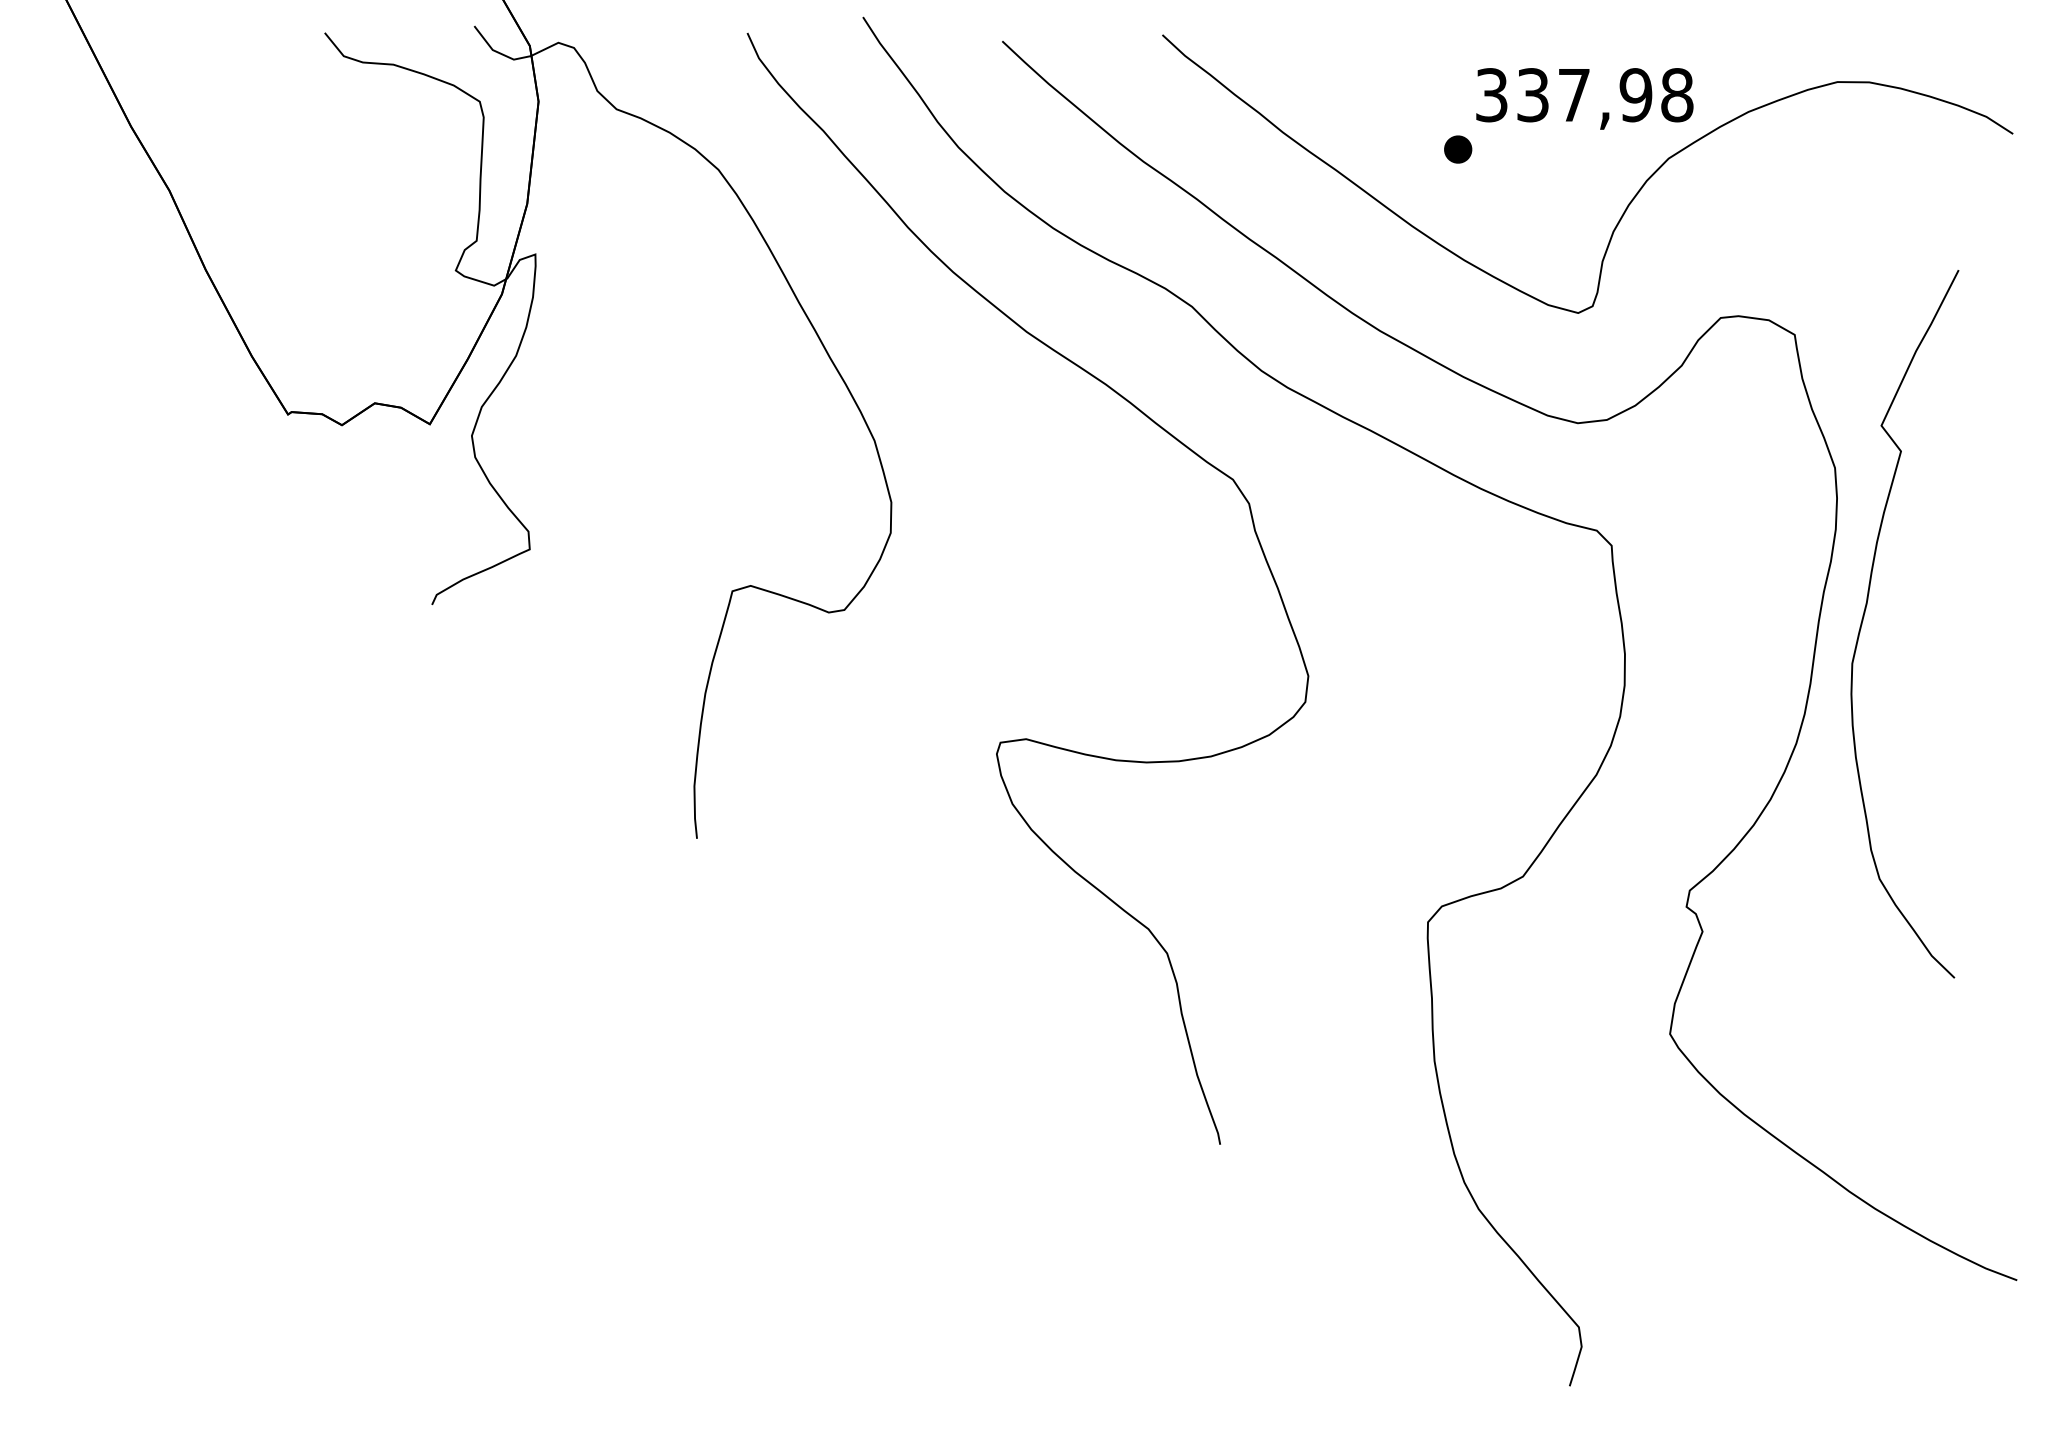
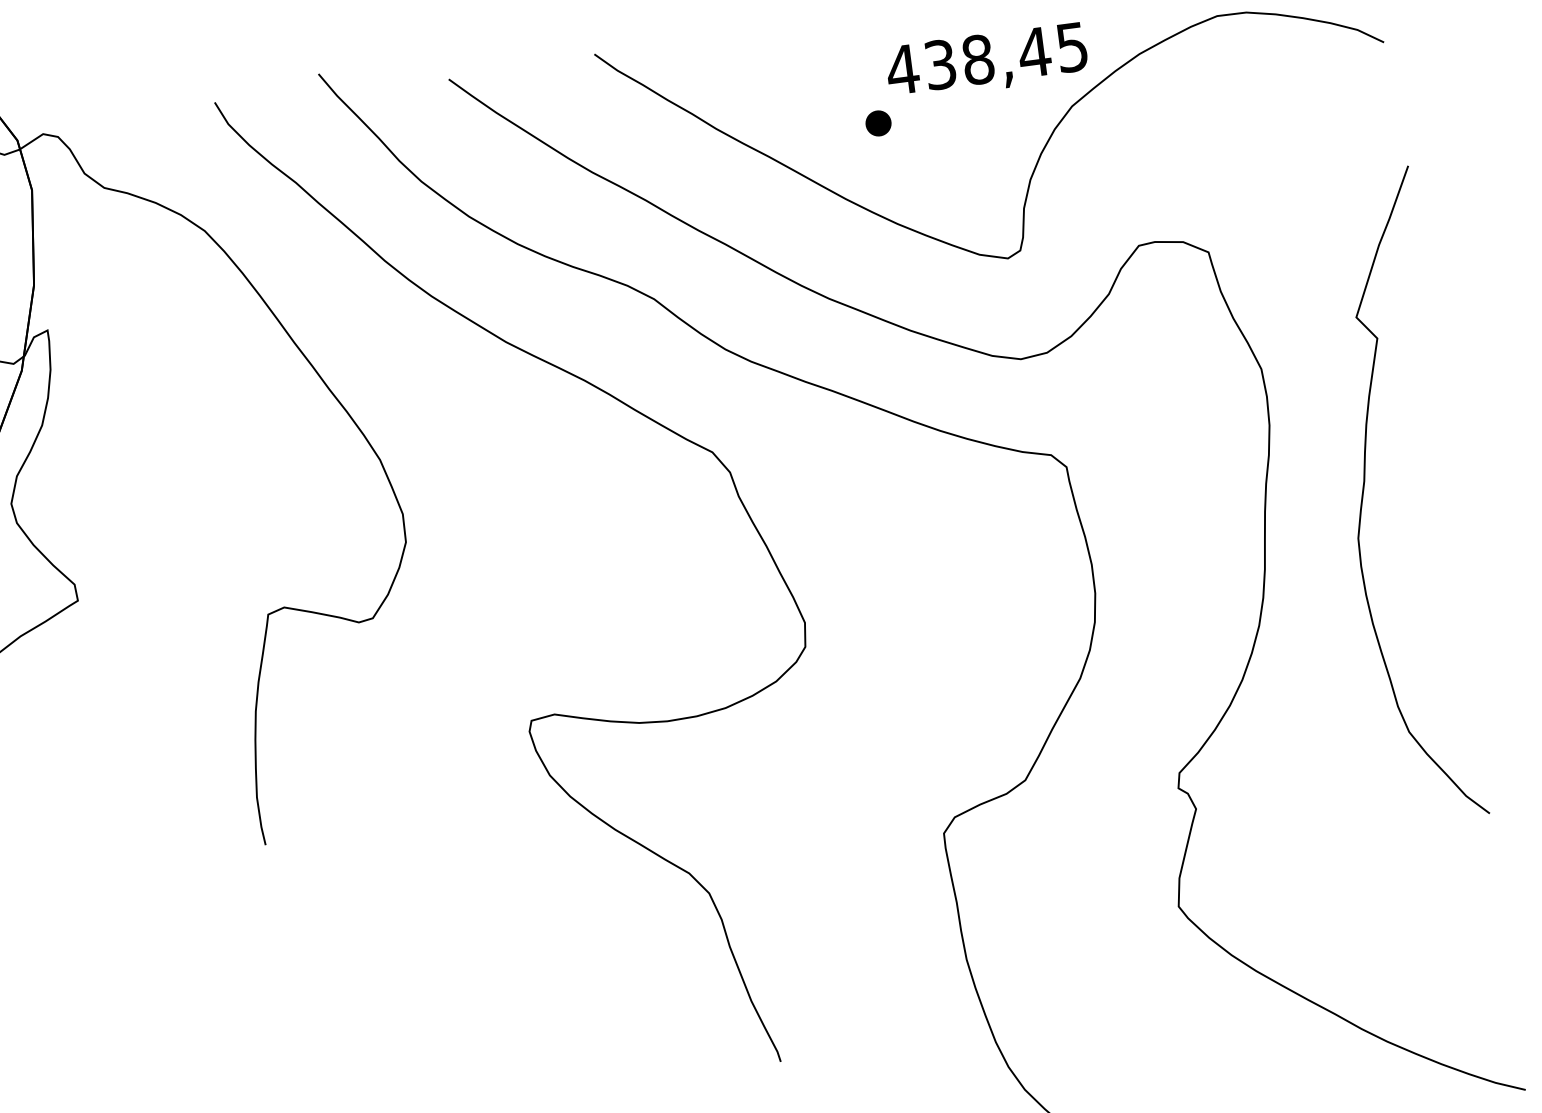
text: (1583, 95) -> (986, 58), 337,98 -> 438,45
curve: (1865, 613) -> (1364, 490), moved

